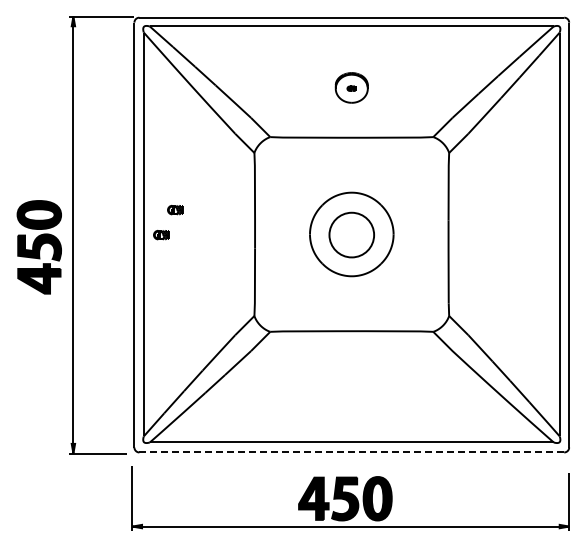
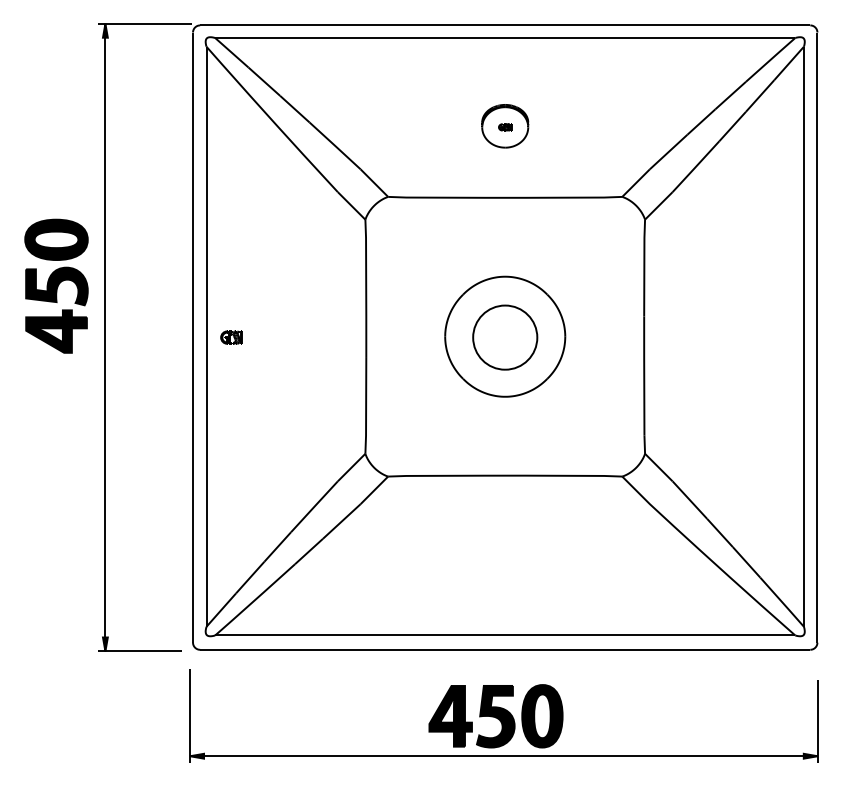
part: (175, 210) -> (252, 302), removed
part: (38, 247) -> (55, 286), moved
line: (352, 452) -> (506, 649), dashed -> solid

